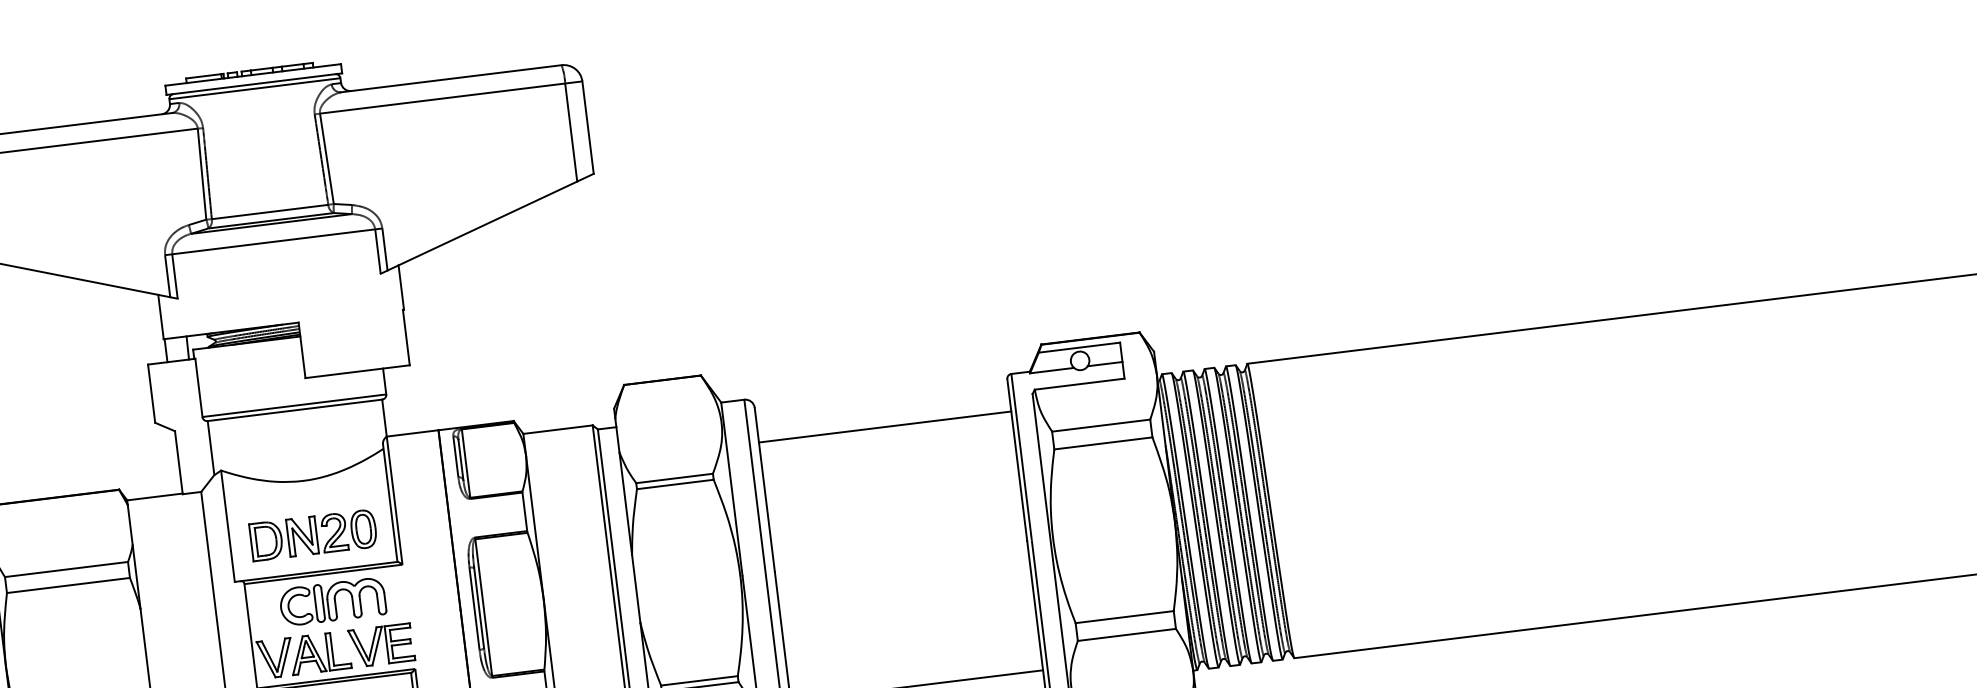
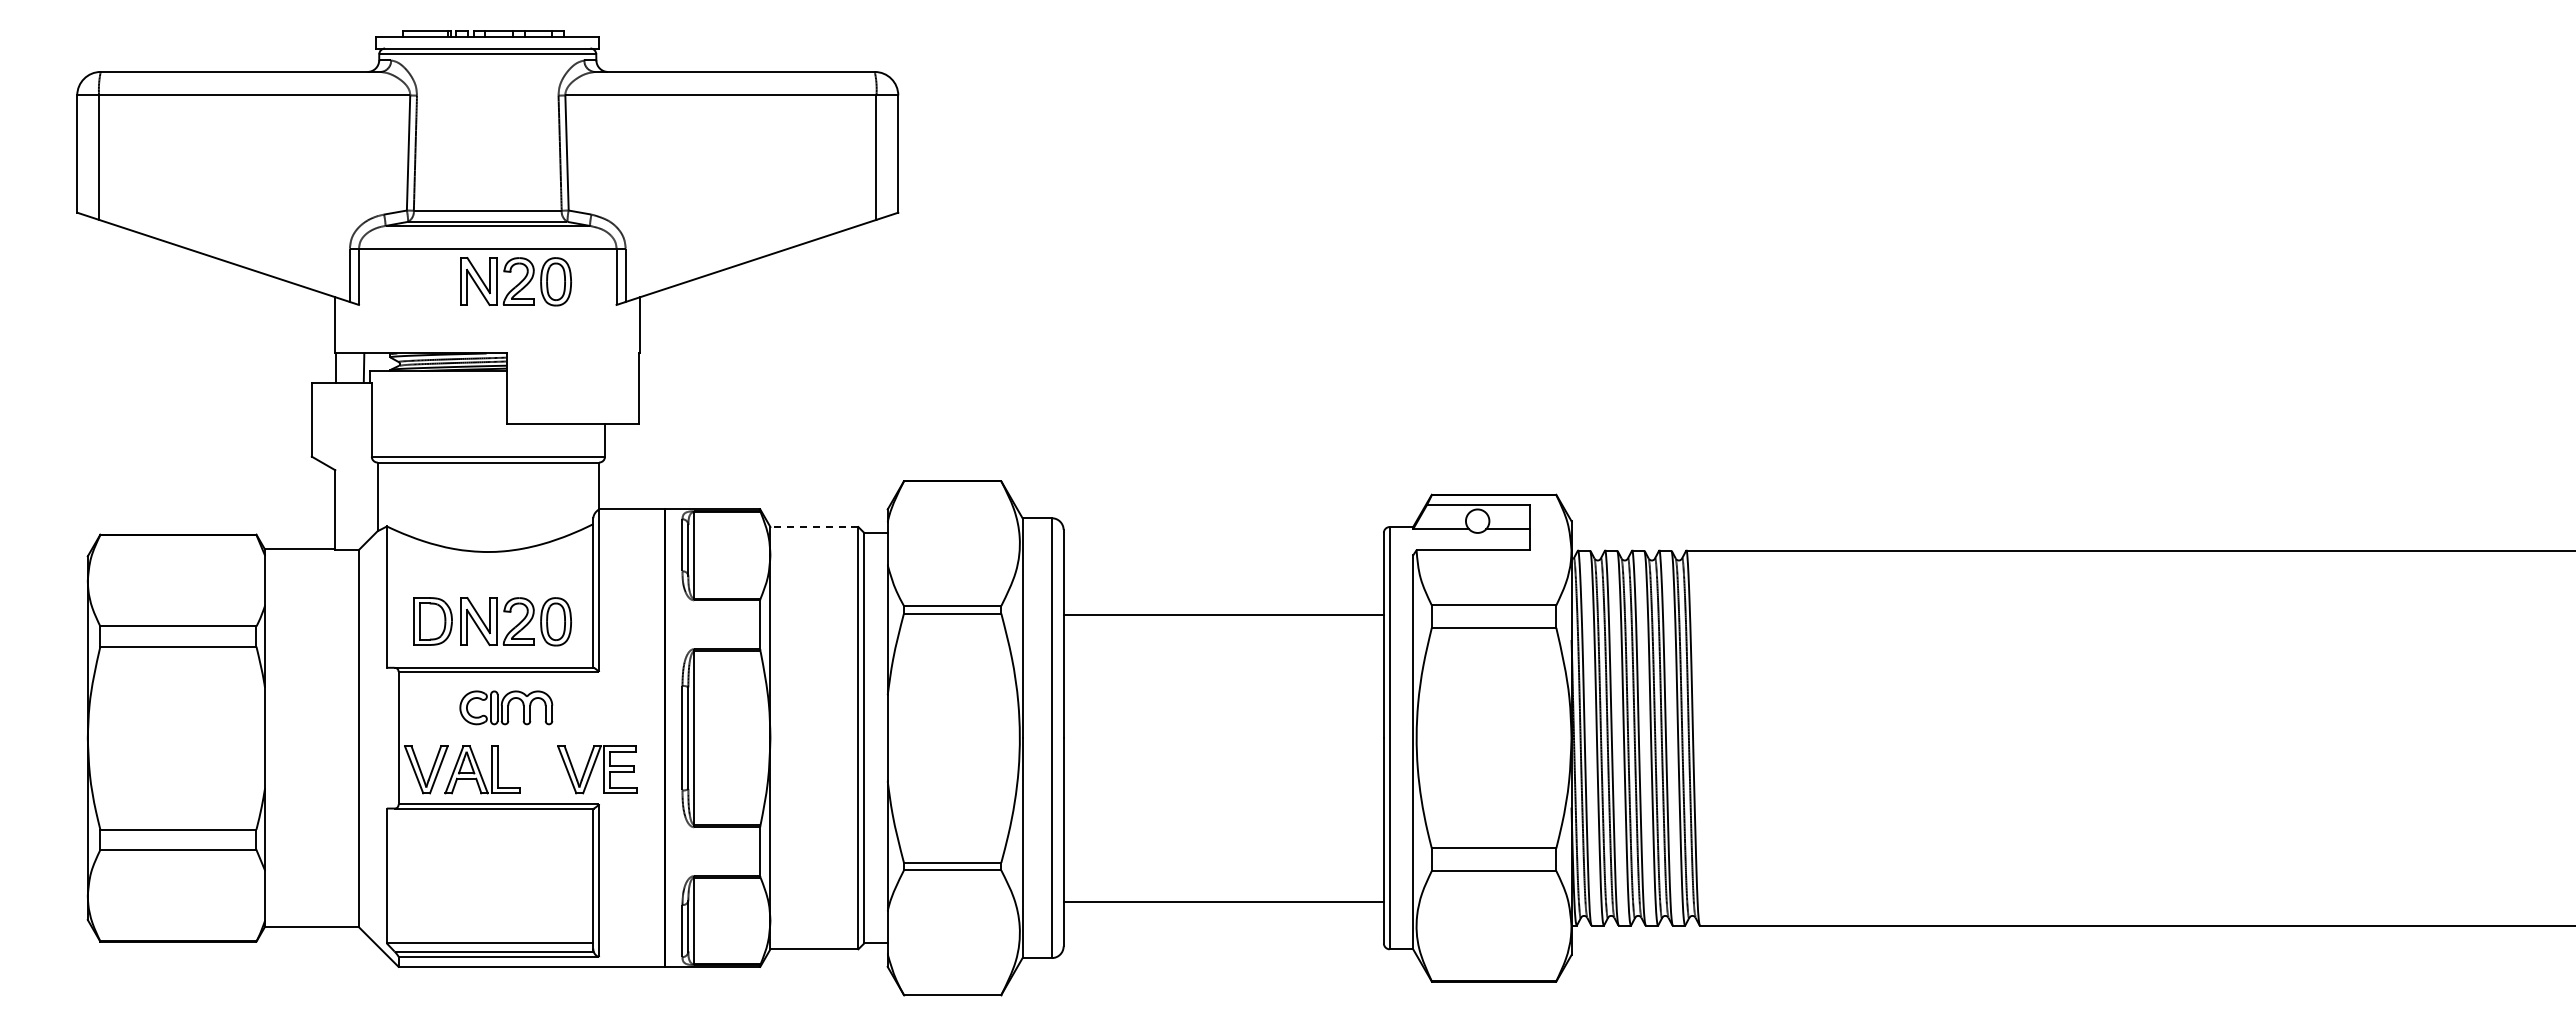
part: (298, 265) -> (515, 281), added
line: (884, 426) -> (1223, 614), moved
line: (558, 429) -> (814, 527), solid -> dashed
part: (332, 601) -> (505, 707), size x0.7
part: (381, 645) -> (597, 769), moved

